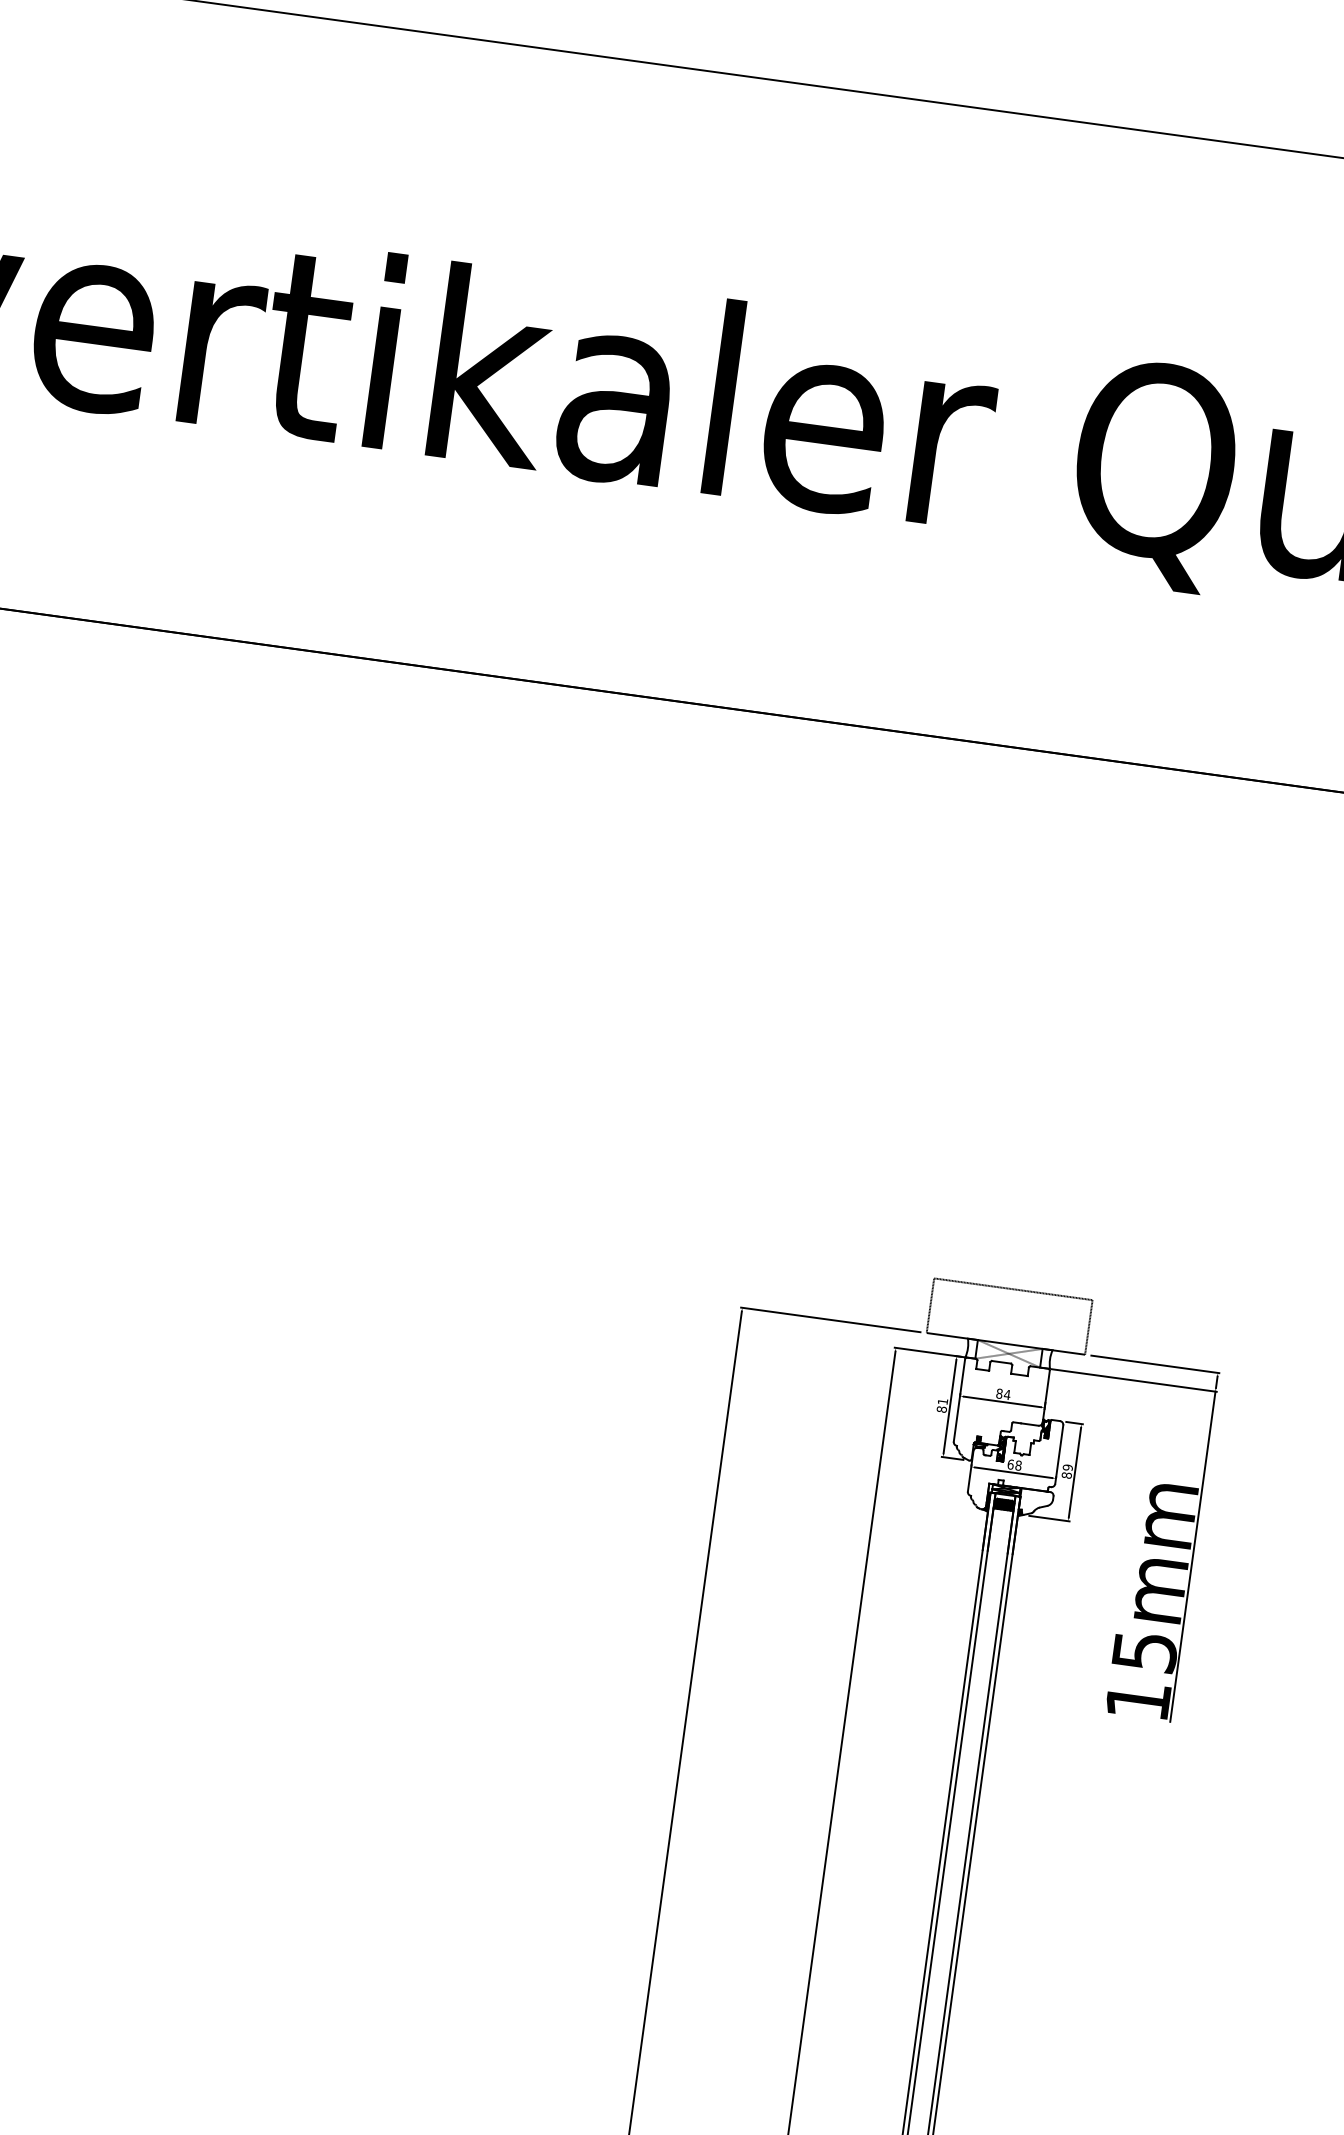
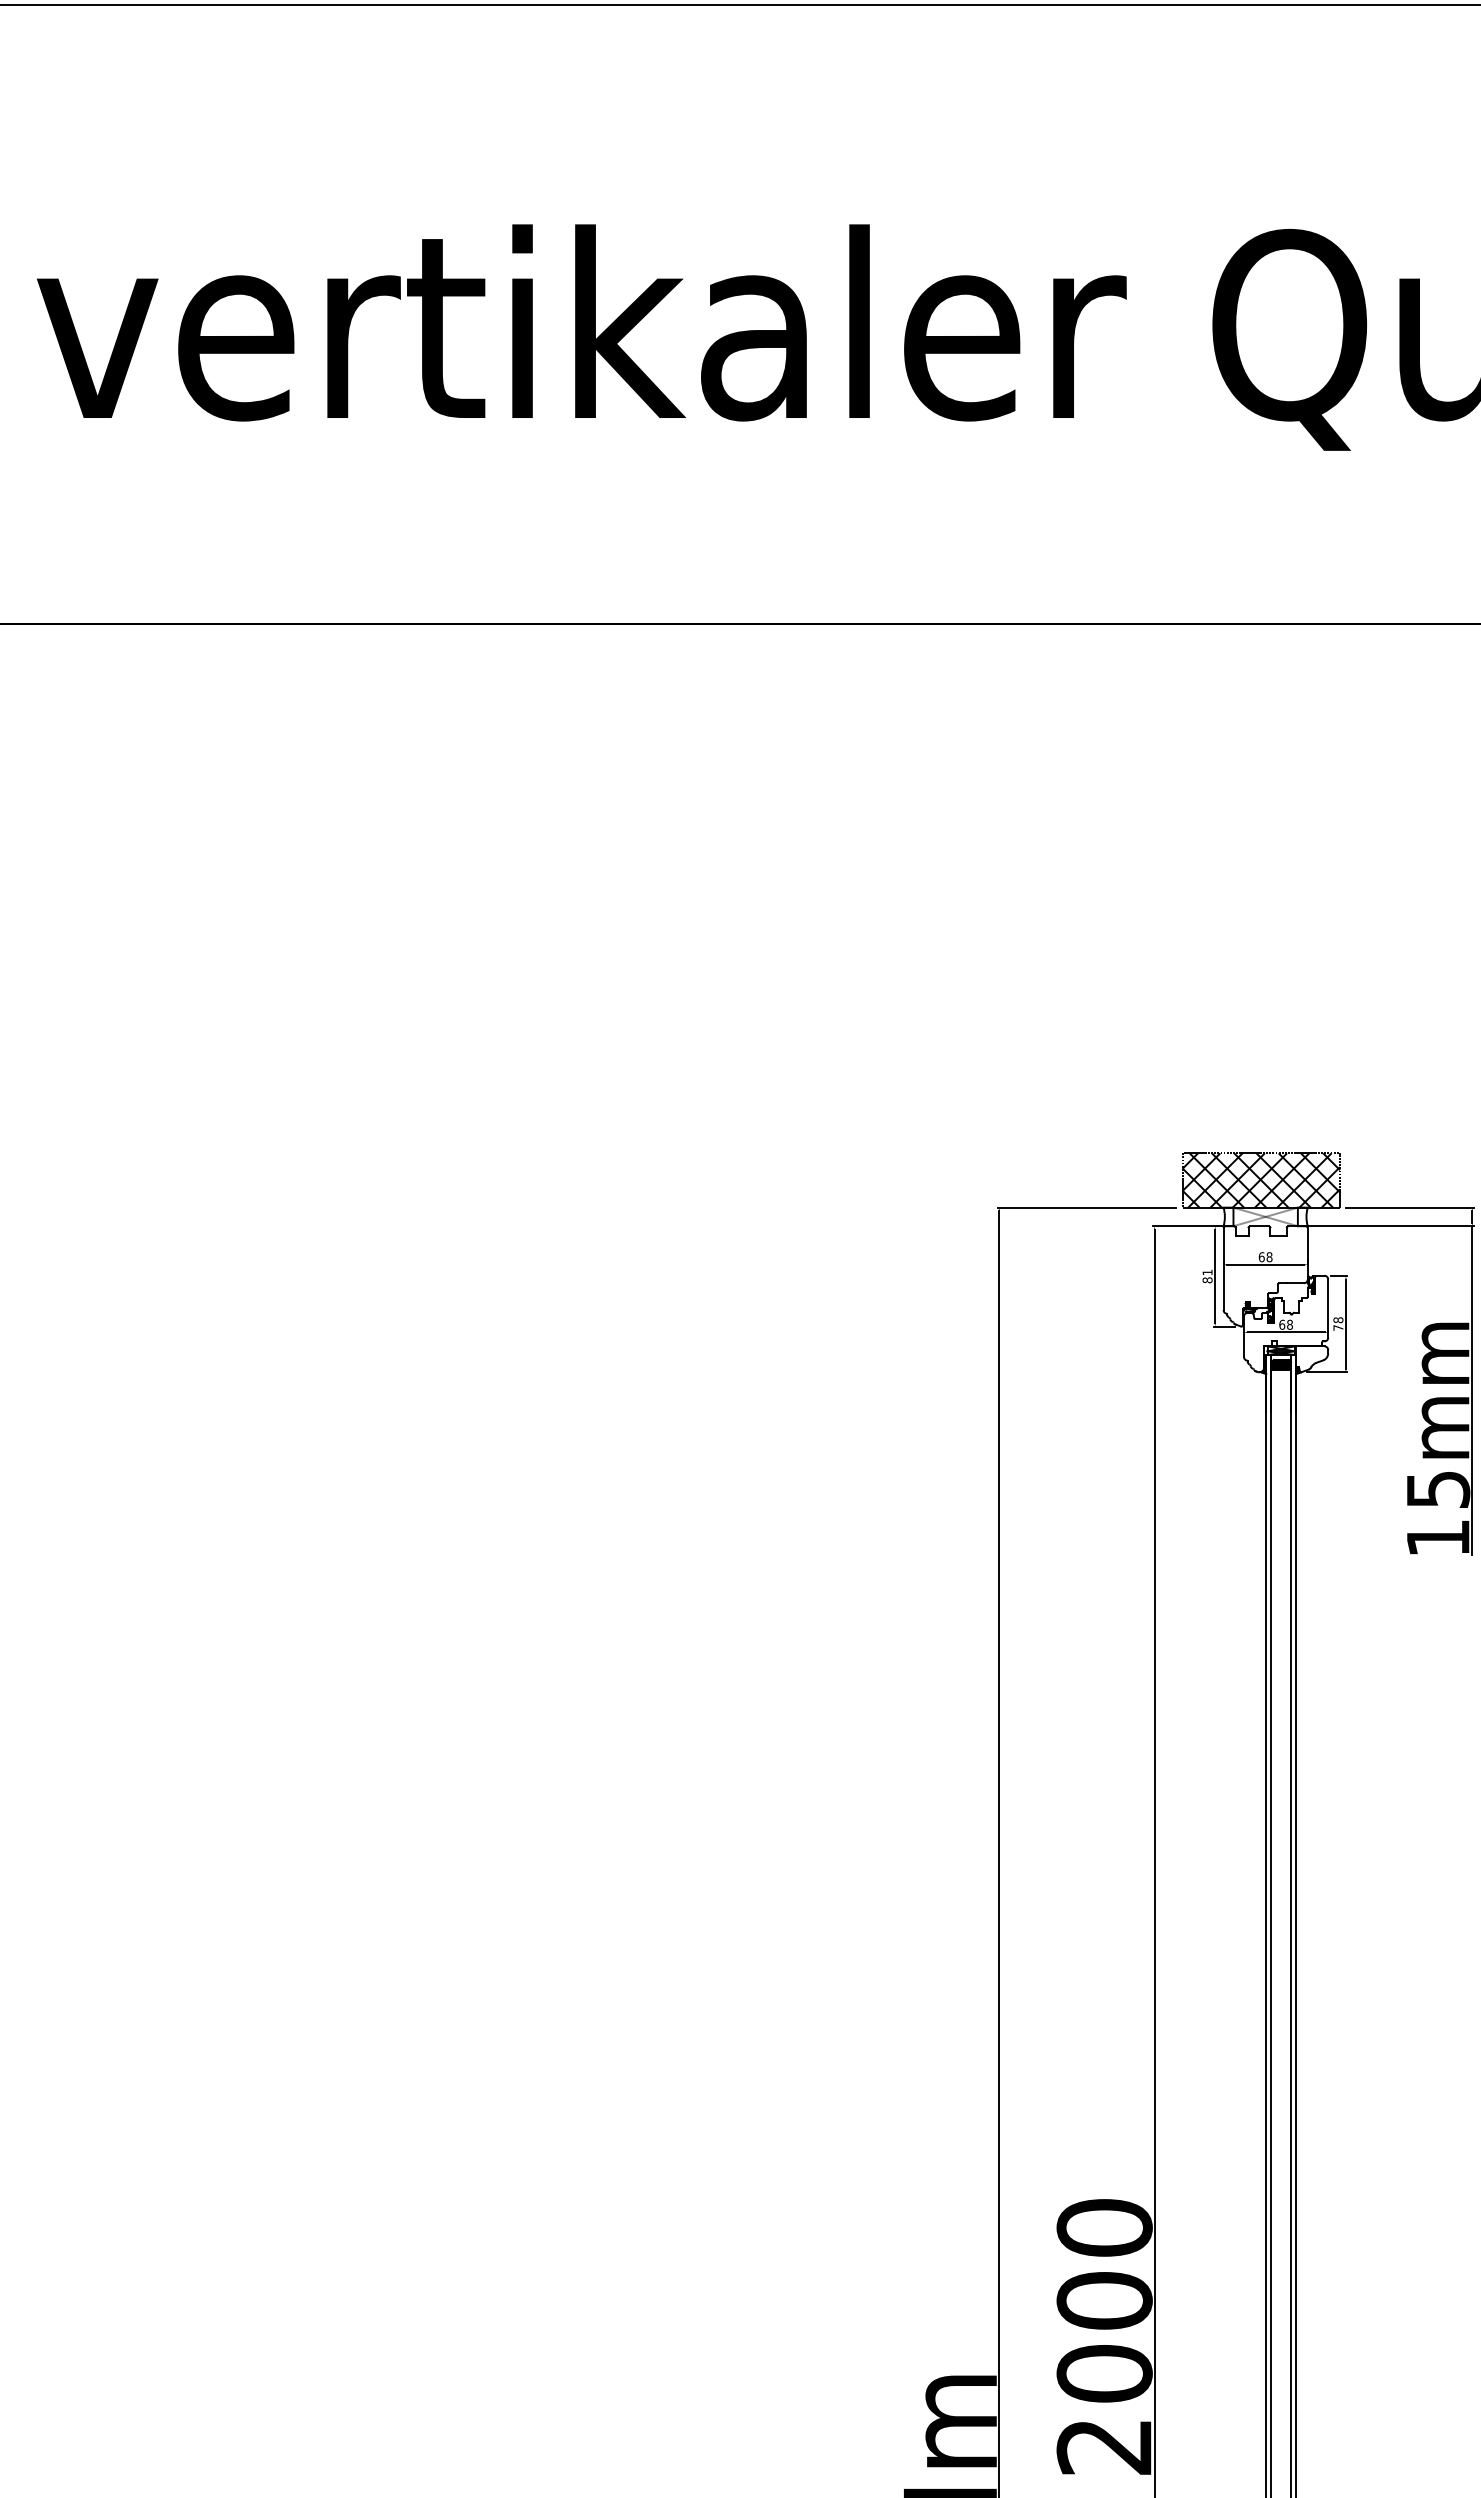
hatch: (1009, 1316) -> (1261, 1180), added
text: (1003, 1394) -> (1265, 1257), 84 -> 68
text: (1067, 1471) -> (1338, 1323), 89 -> 78

